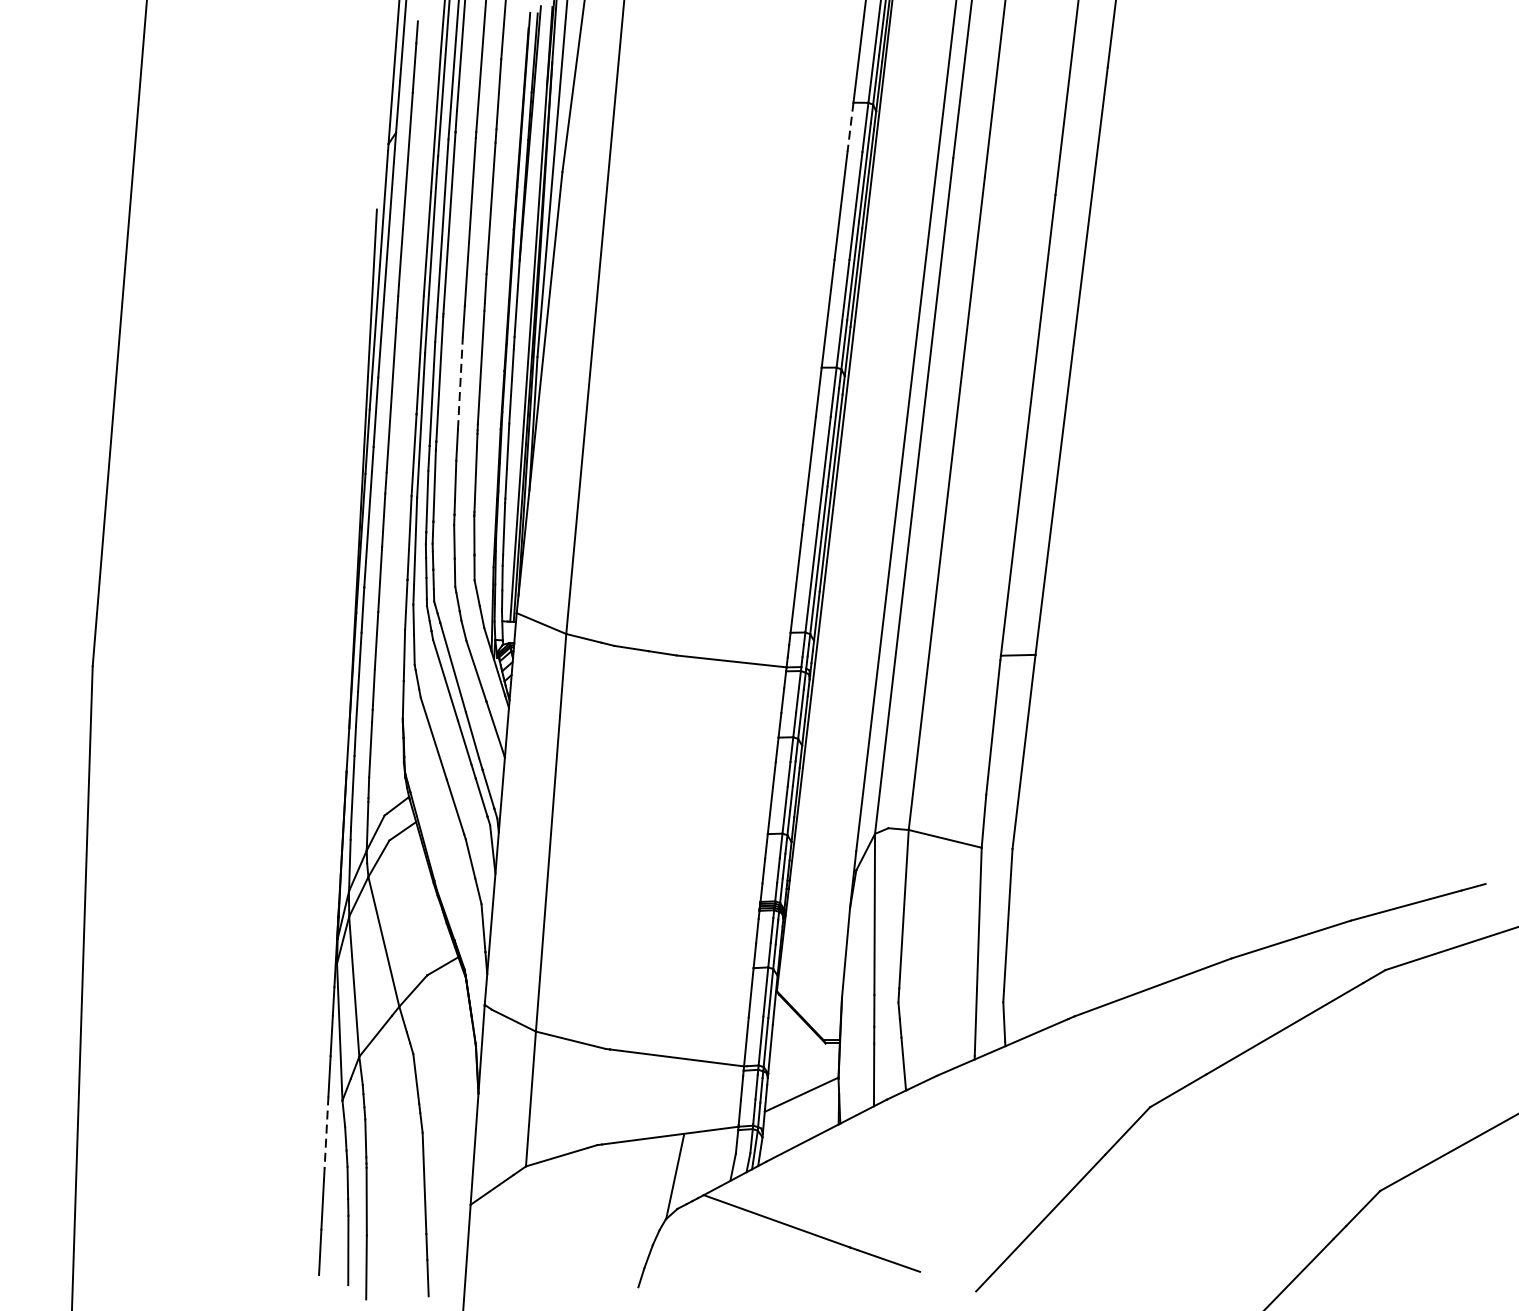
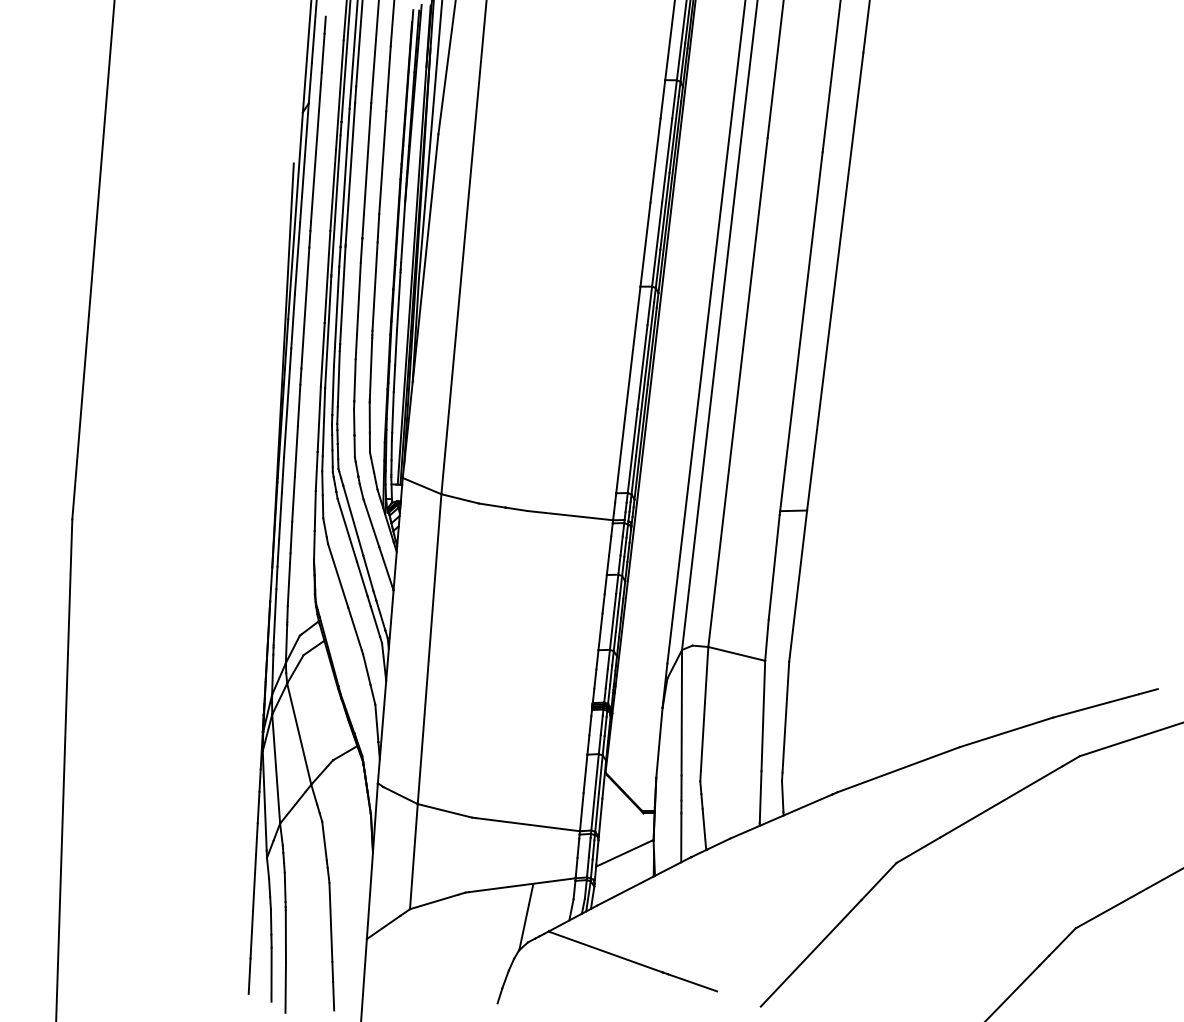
line: (849, 127) -> (662, 99), dashed -> solid
line: (459, 382) -> (358, 298), dashed -> solid
line: (326, 1133) -> (254, 883), dashed -> solid

